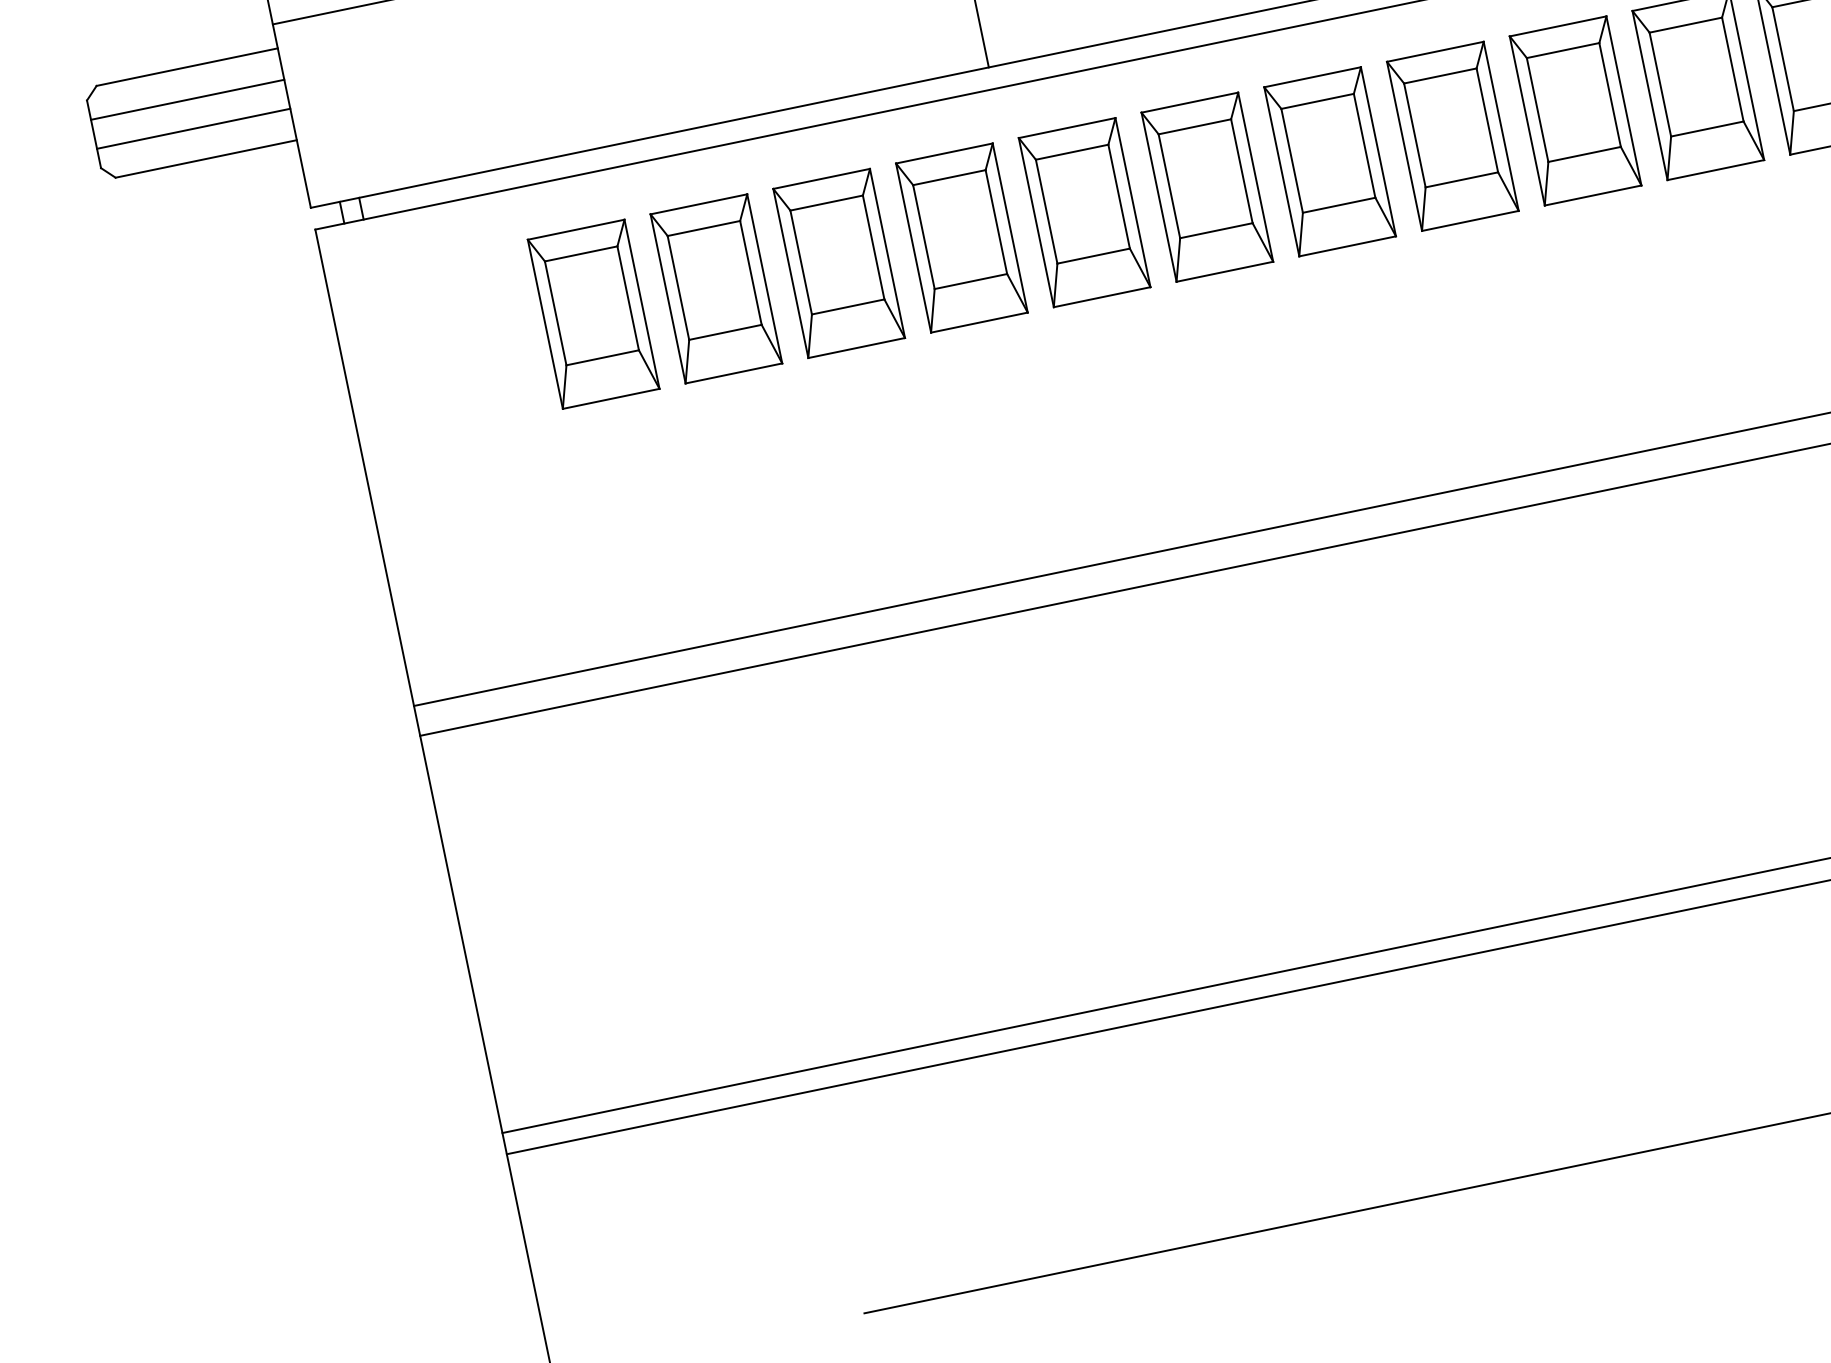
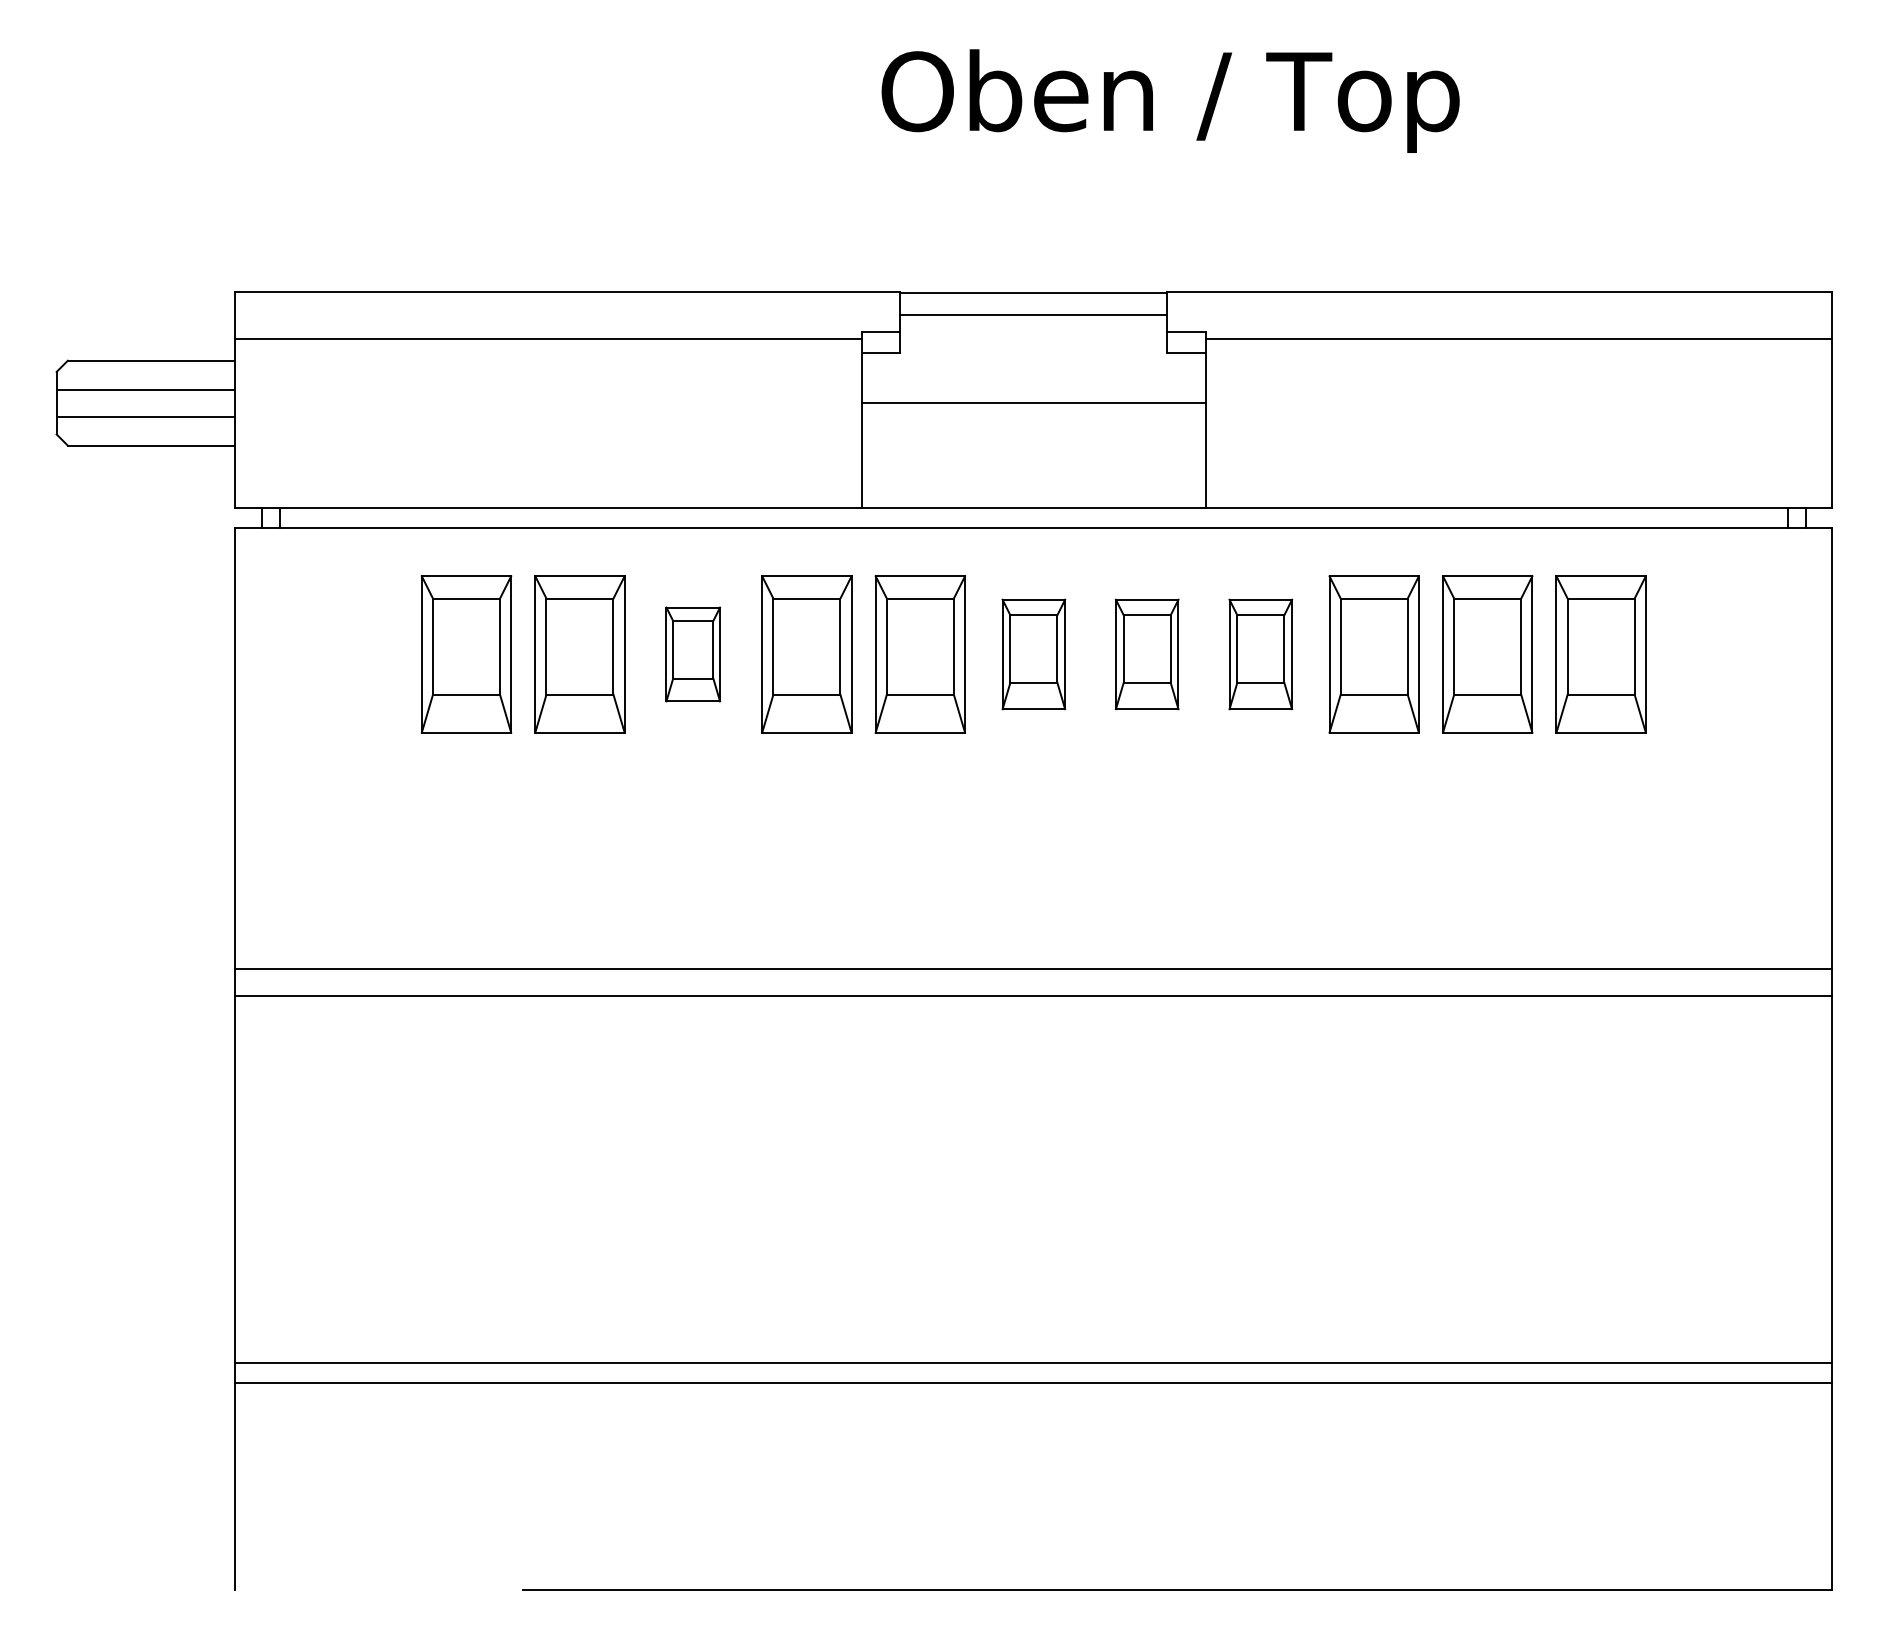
part: (1452, 136) -> (1260, 654), size x0.7
part: (1329, 162) -> (1146, 654), size x0.7
part: (1207, 187) -> (1033, 654), size x0.7
part: (838, 263) -> (692, 654), size x0.6

